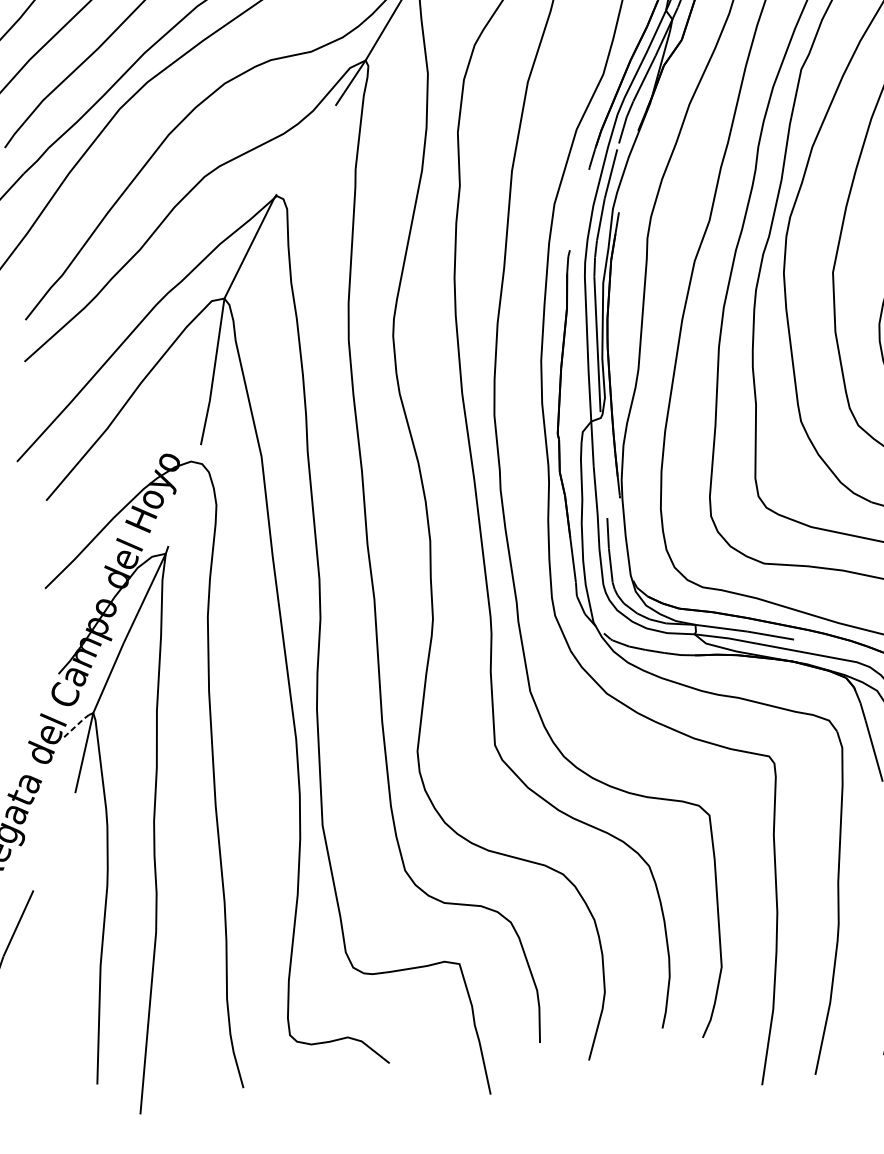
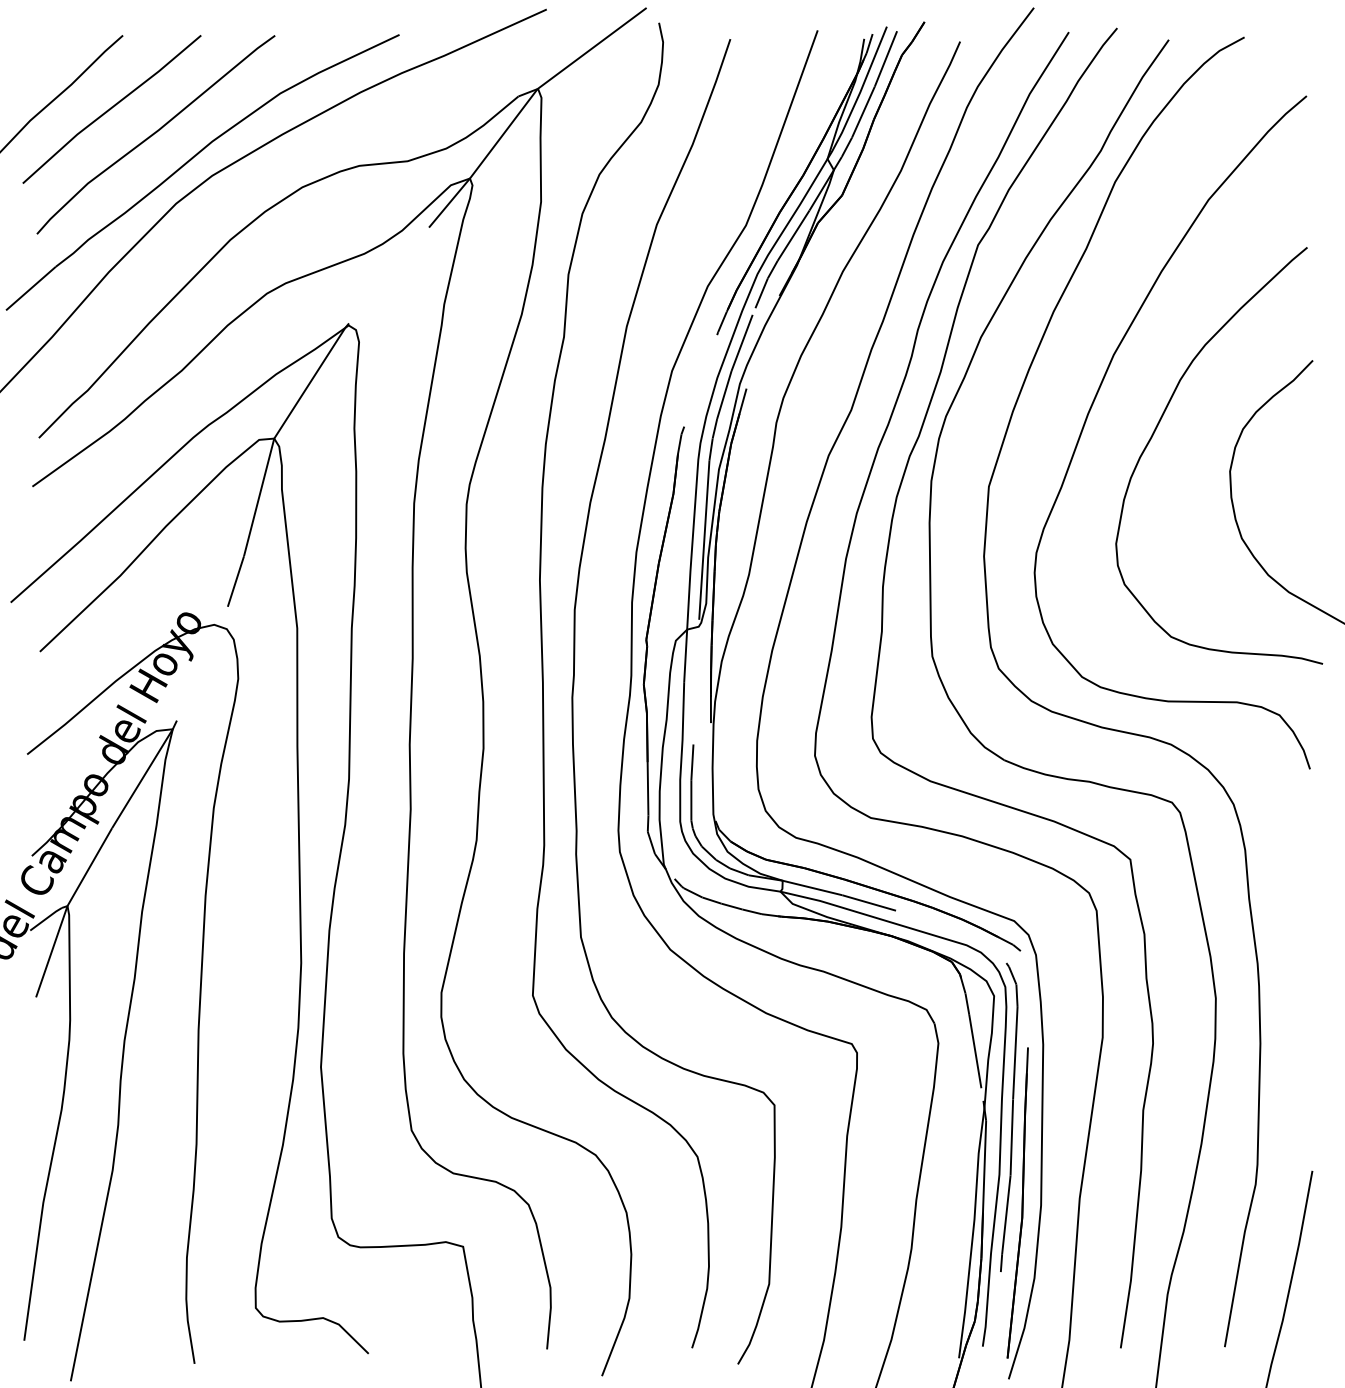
line: (76, 725) -> (46, 918), dashed -> solid

